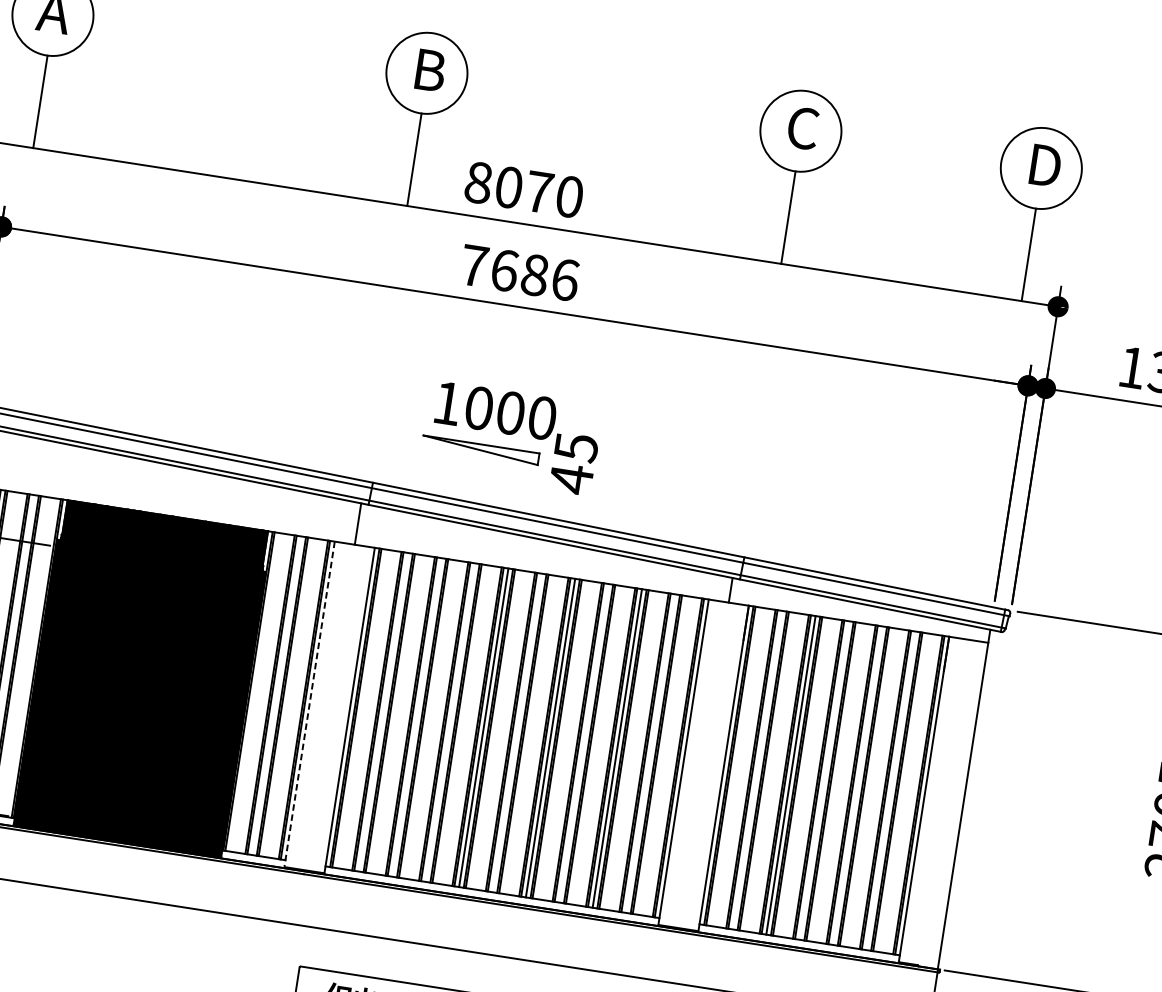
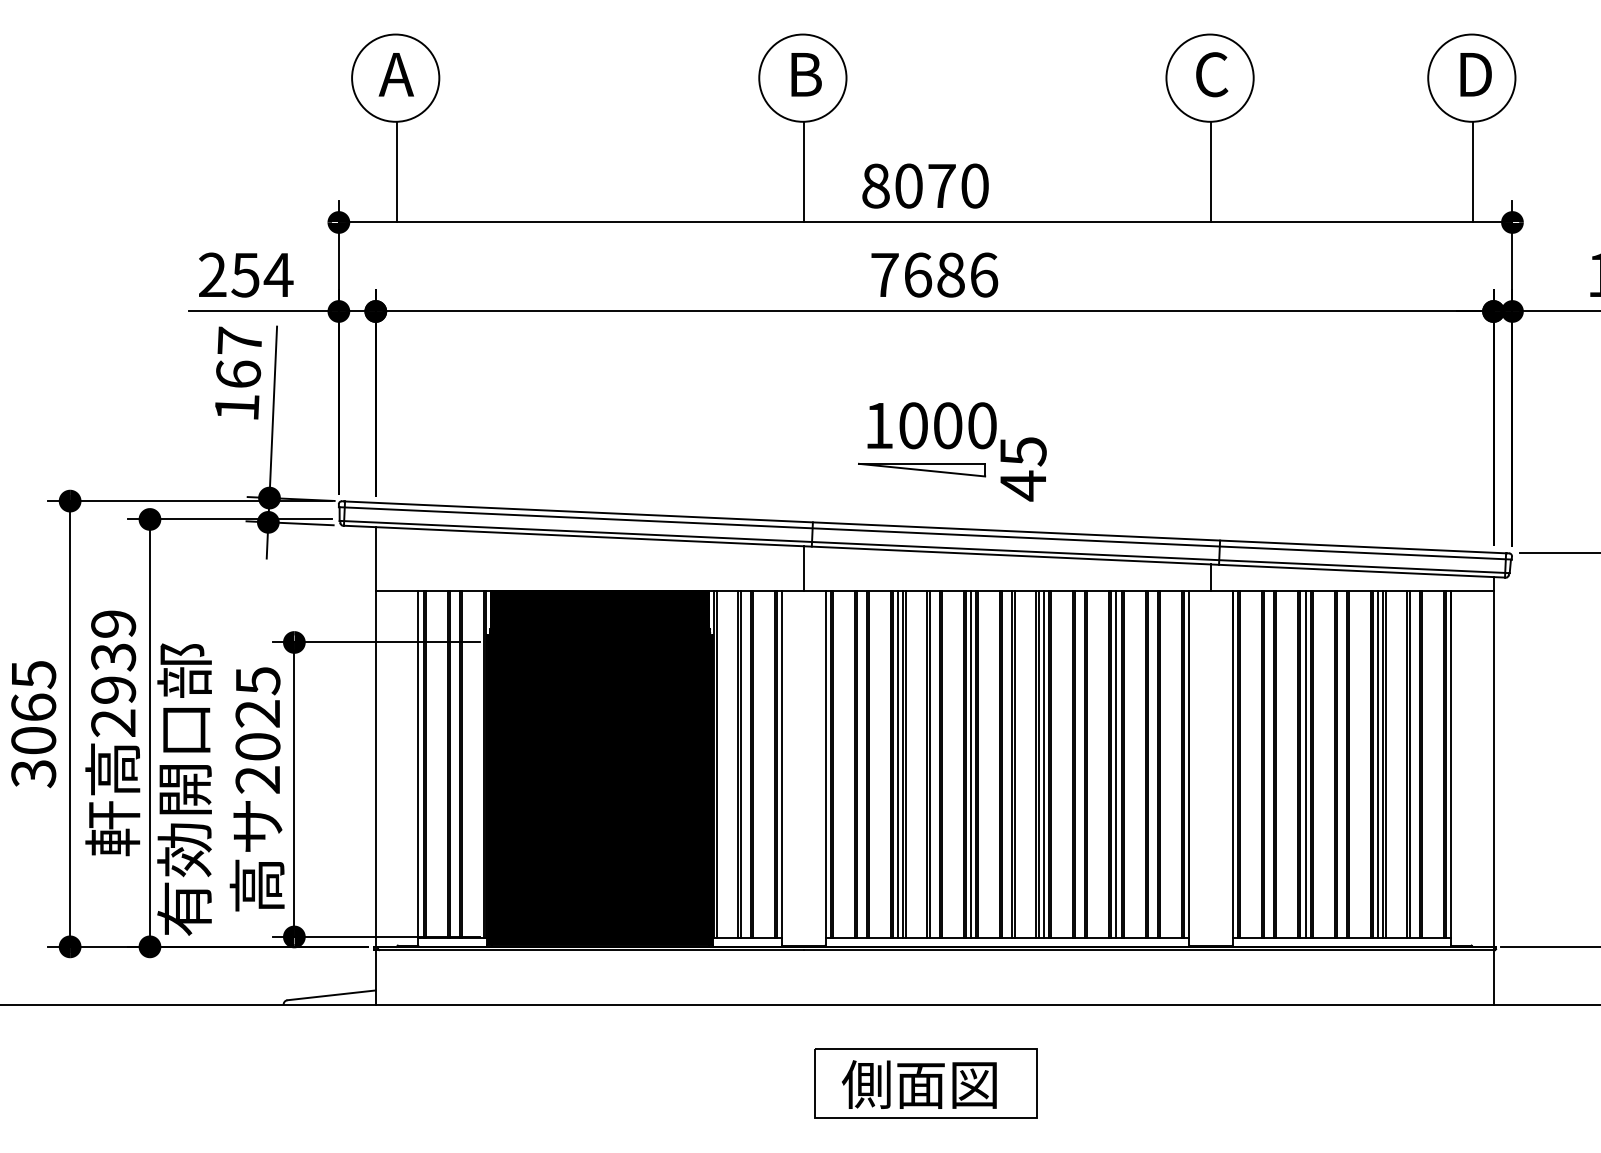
line: (309, 704) -> (781, 768), dashed -> solid
line: (417, 717) -> (898, 764), added
line: (858, 785) -> (1378, 764), added

